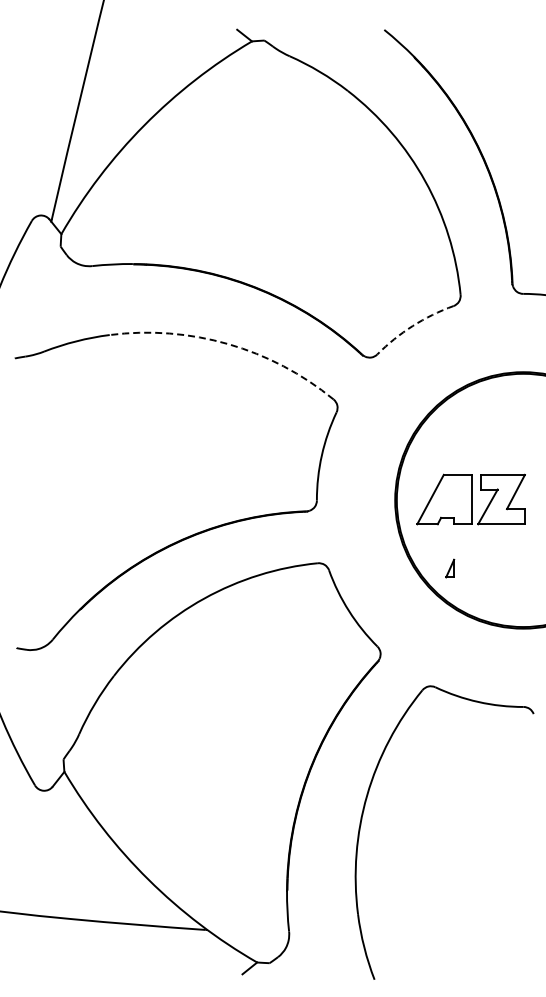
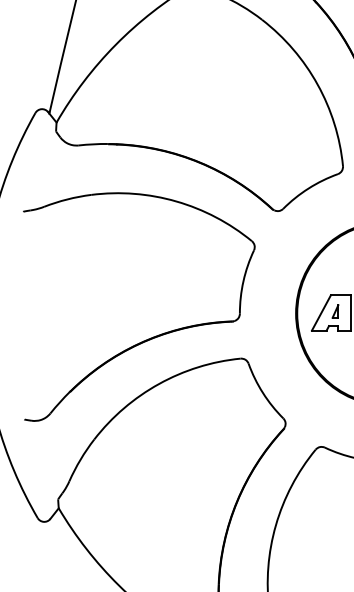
arc: (412, 326) -> (308, 188), dashed -> solid
arc: (228, 344) -> (176, 201), dashed -> solid
part: (450, 568) -> (335, 311), moved

